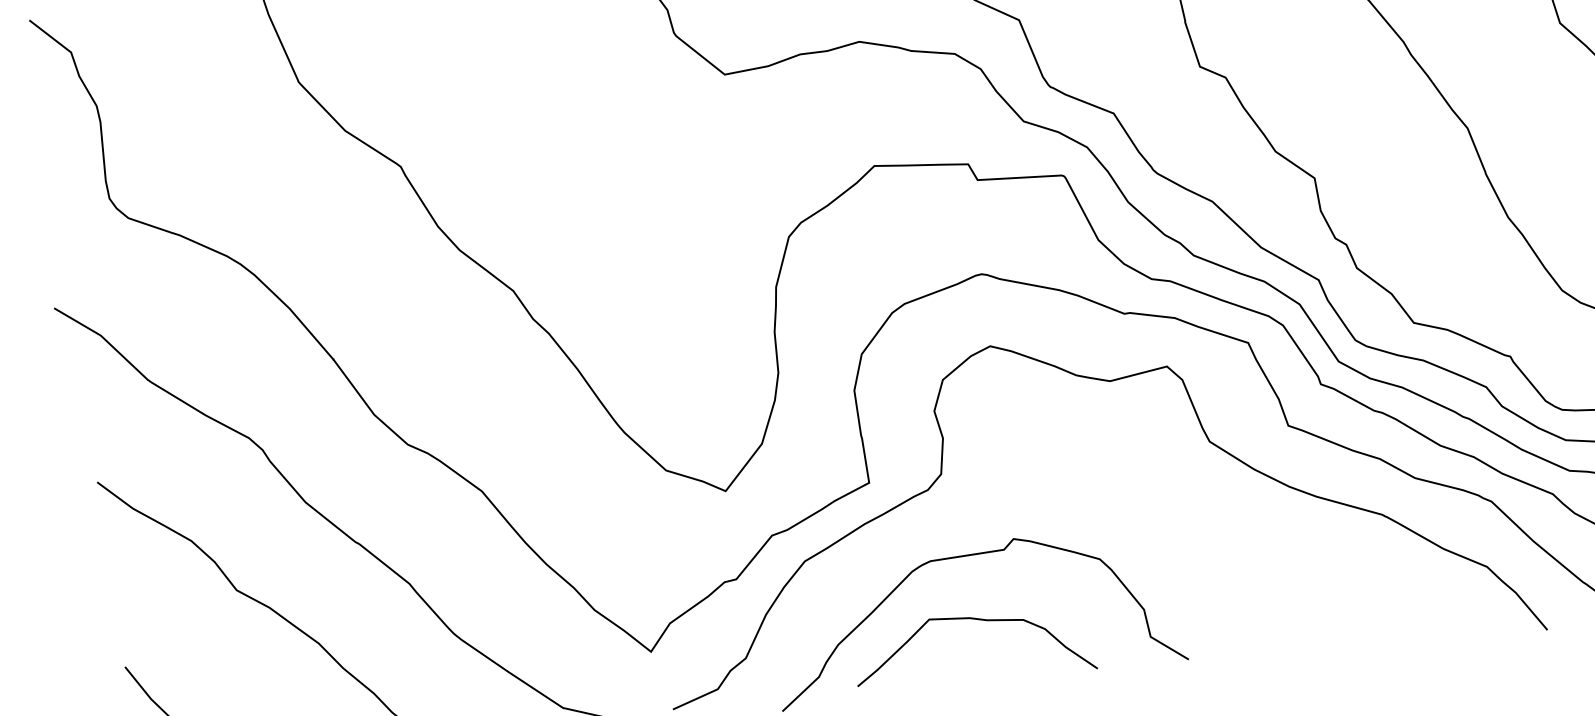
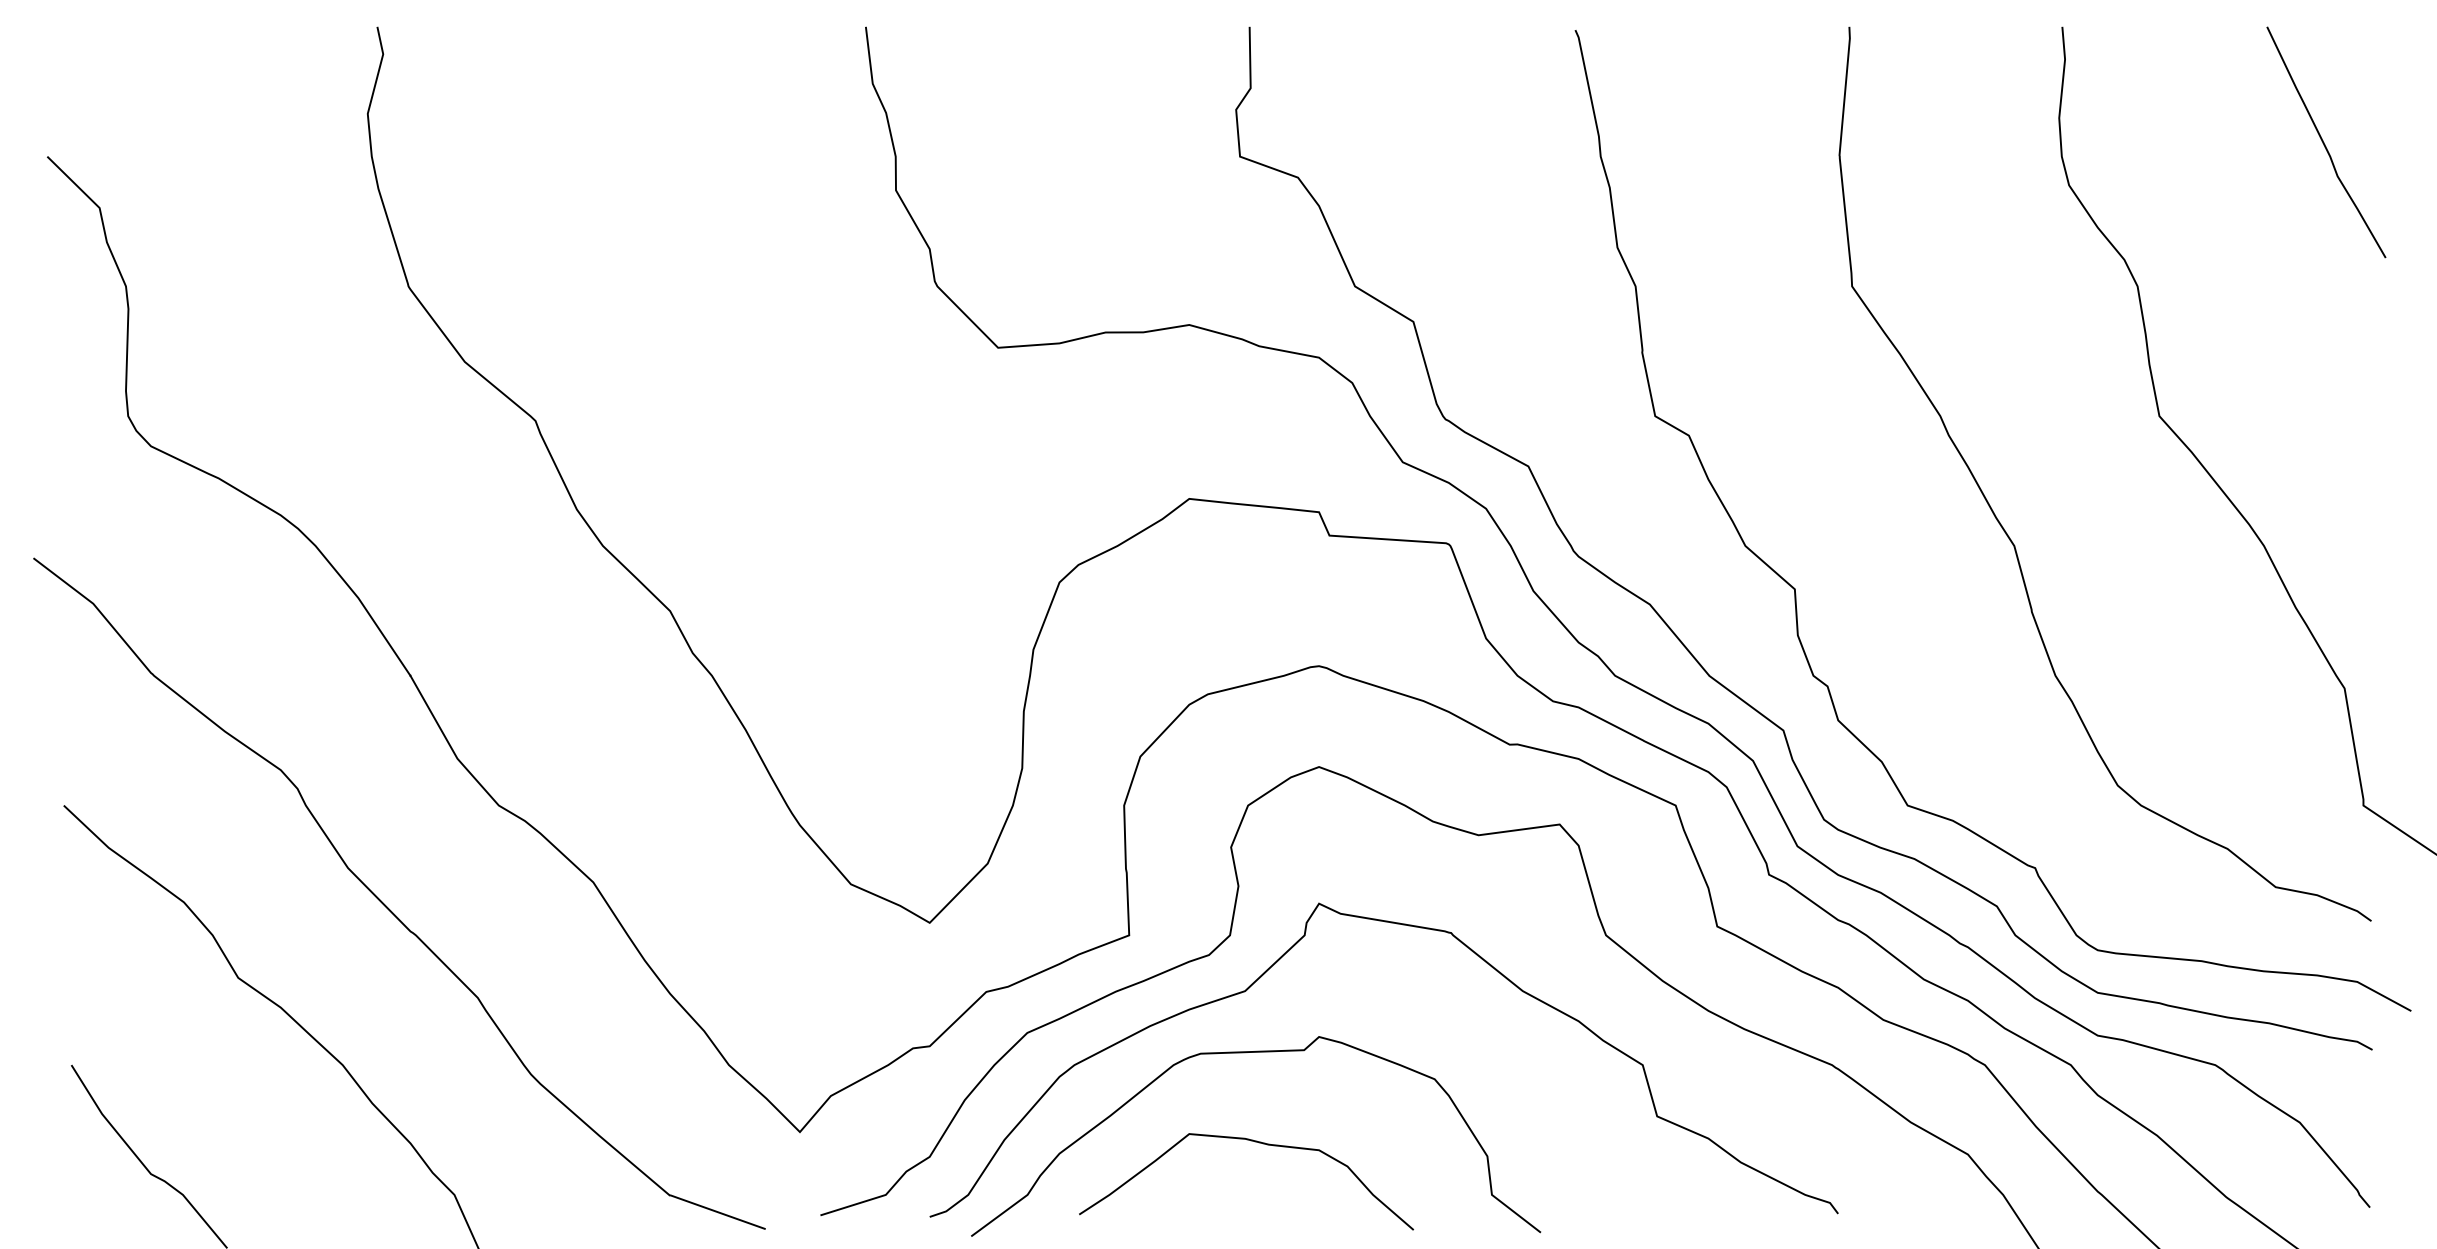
curve: (1067, 452) -> (1408, 926), added

